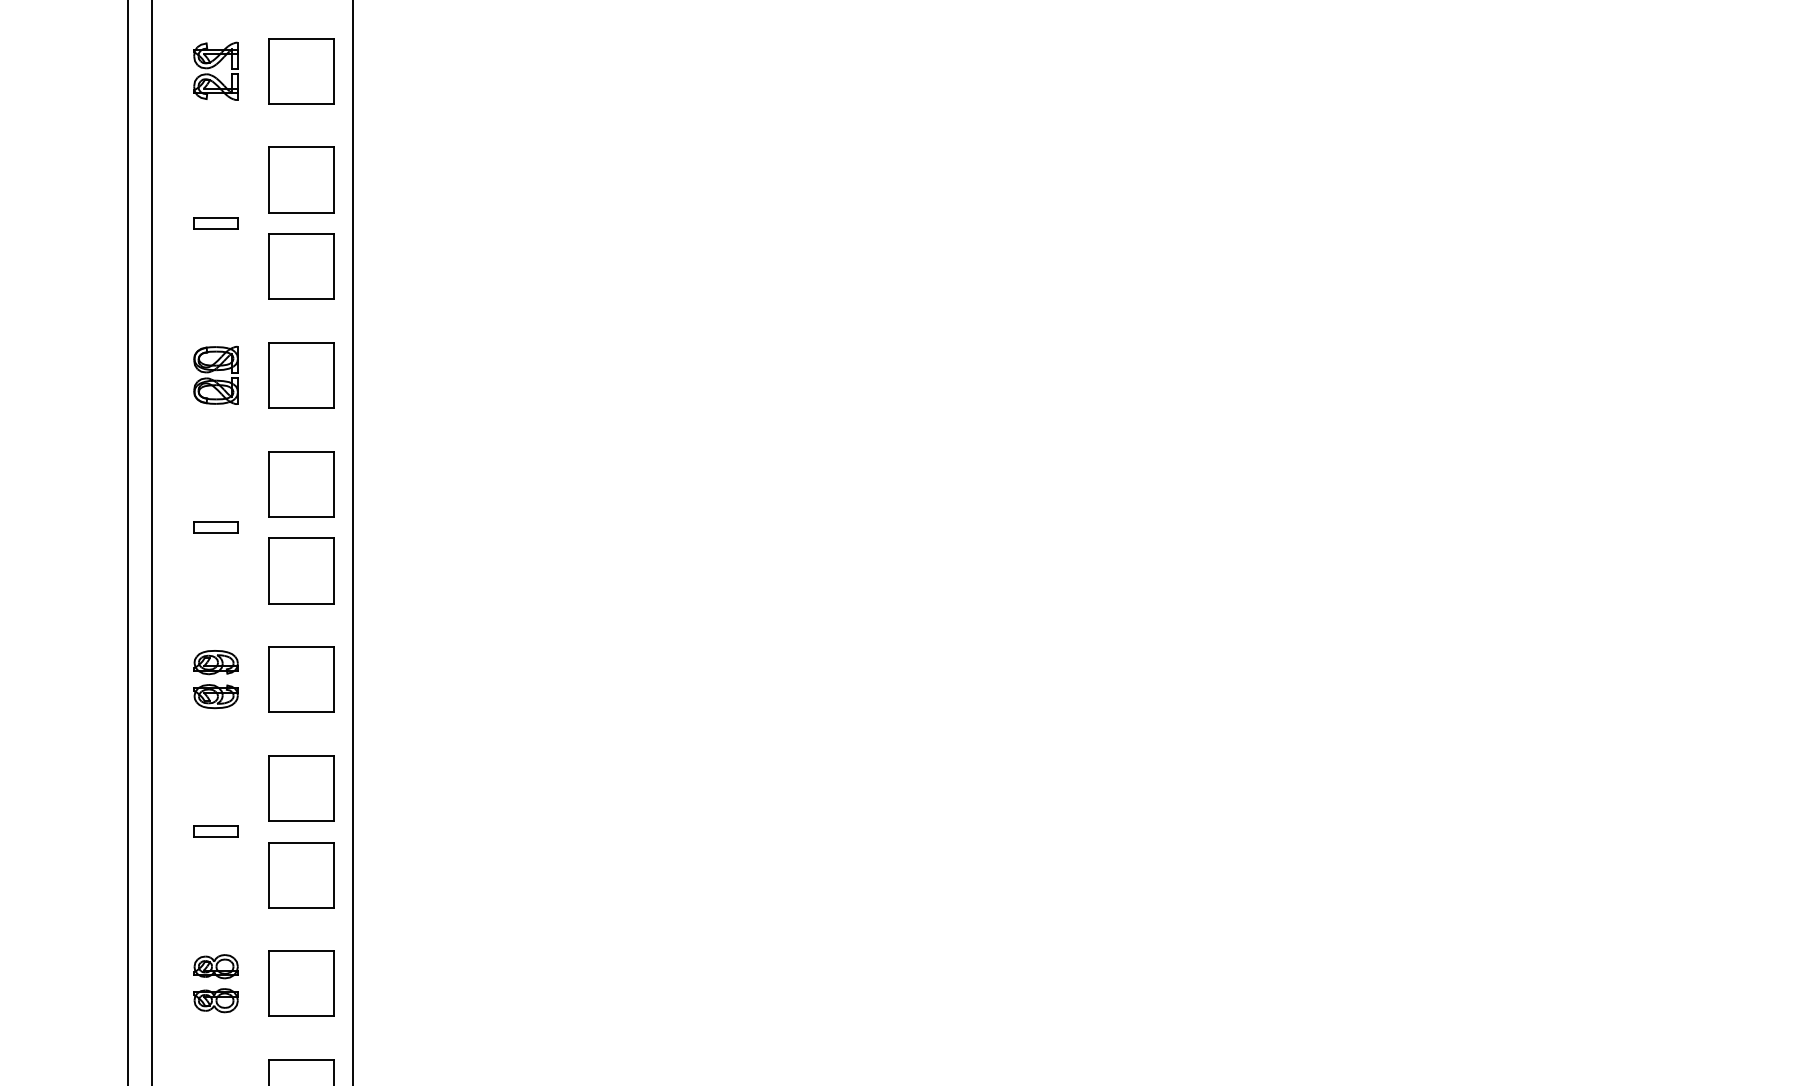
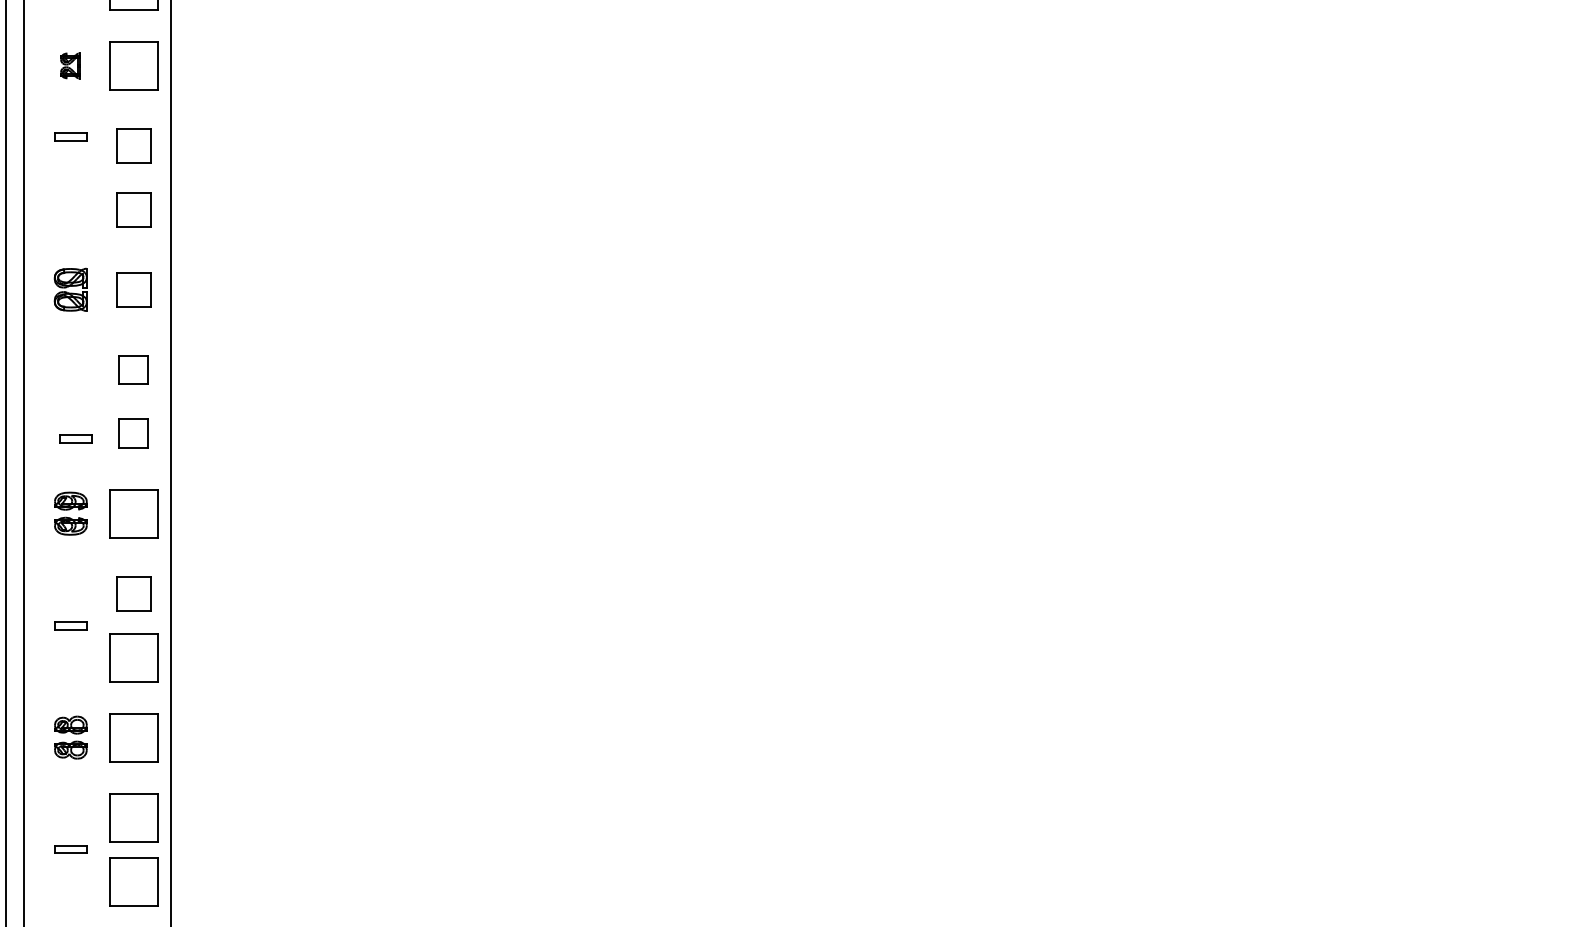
part: (215, 70) -> (70, 65), size x0.6
part: (301, 179) -> (133, 145), size x0.7
part: (215, 222) -> (70, 136), moved
part: (301, 266) -> (133, 209), size x0.7
part: (301, 374) -> (133, 289), size x0.7
part: (301, 483) -> (133, 369), size x0.6
part: (215, 527) -> (75, 438), moved
part: (301, 570) -> (133, 433), size x0.6
part: (301, 787) -> (133, 593), size x0.7

